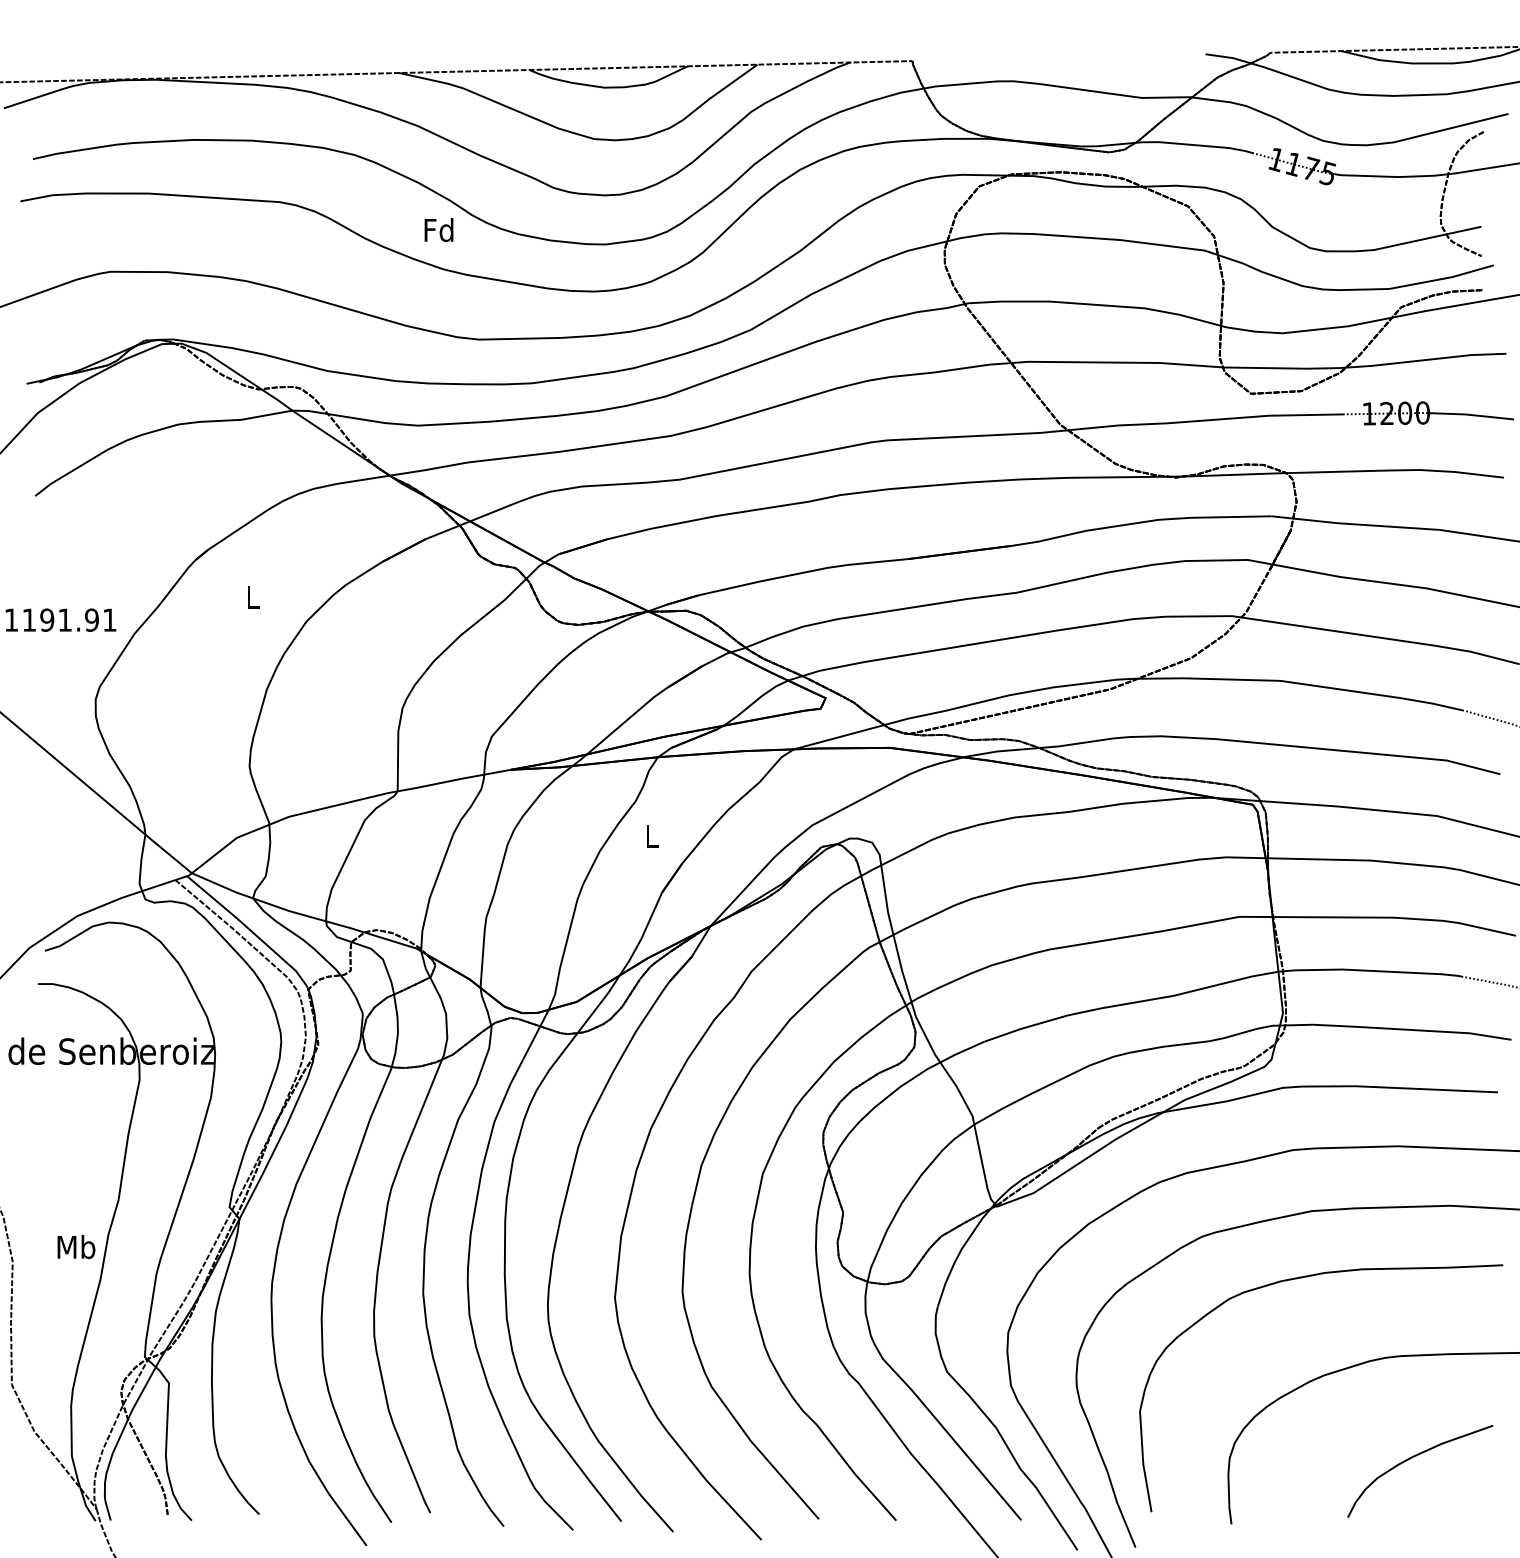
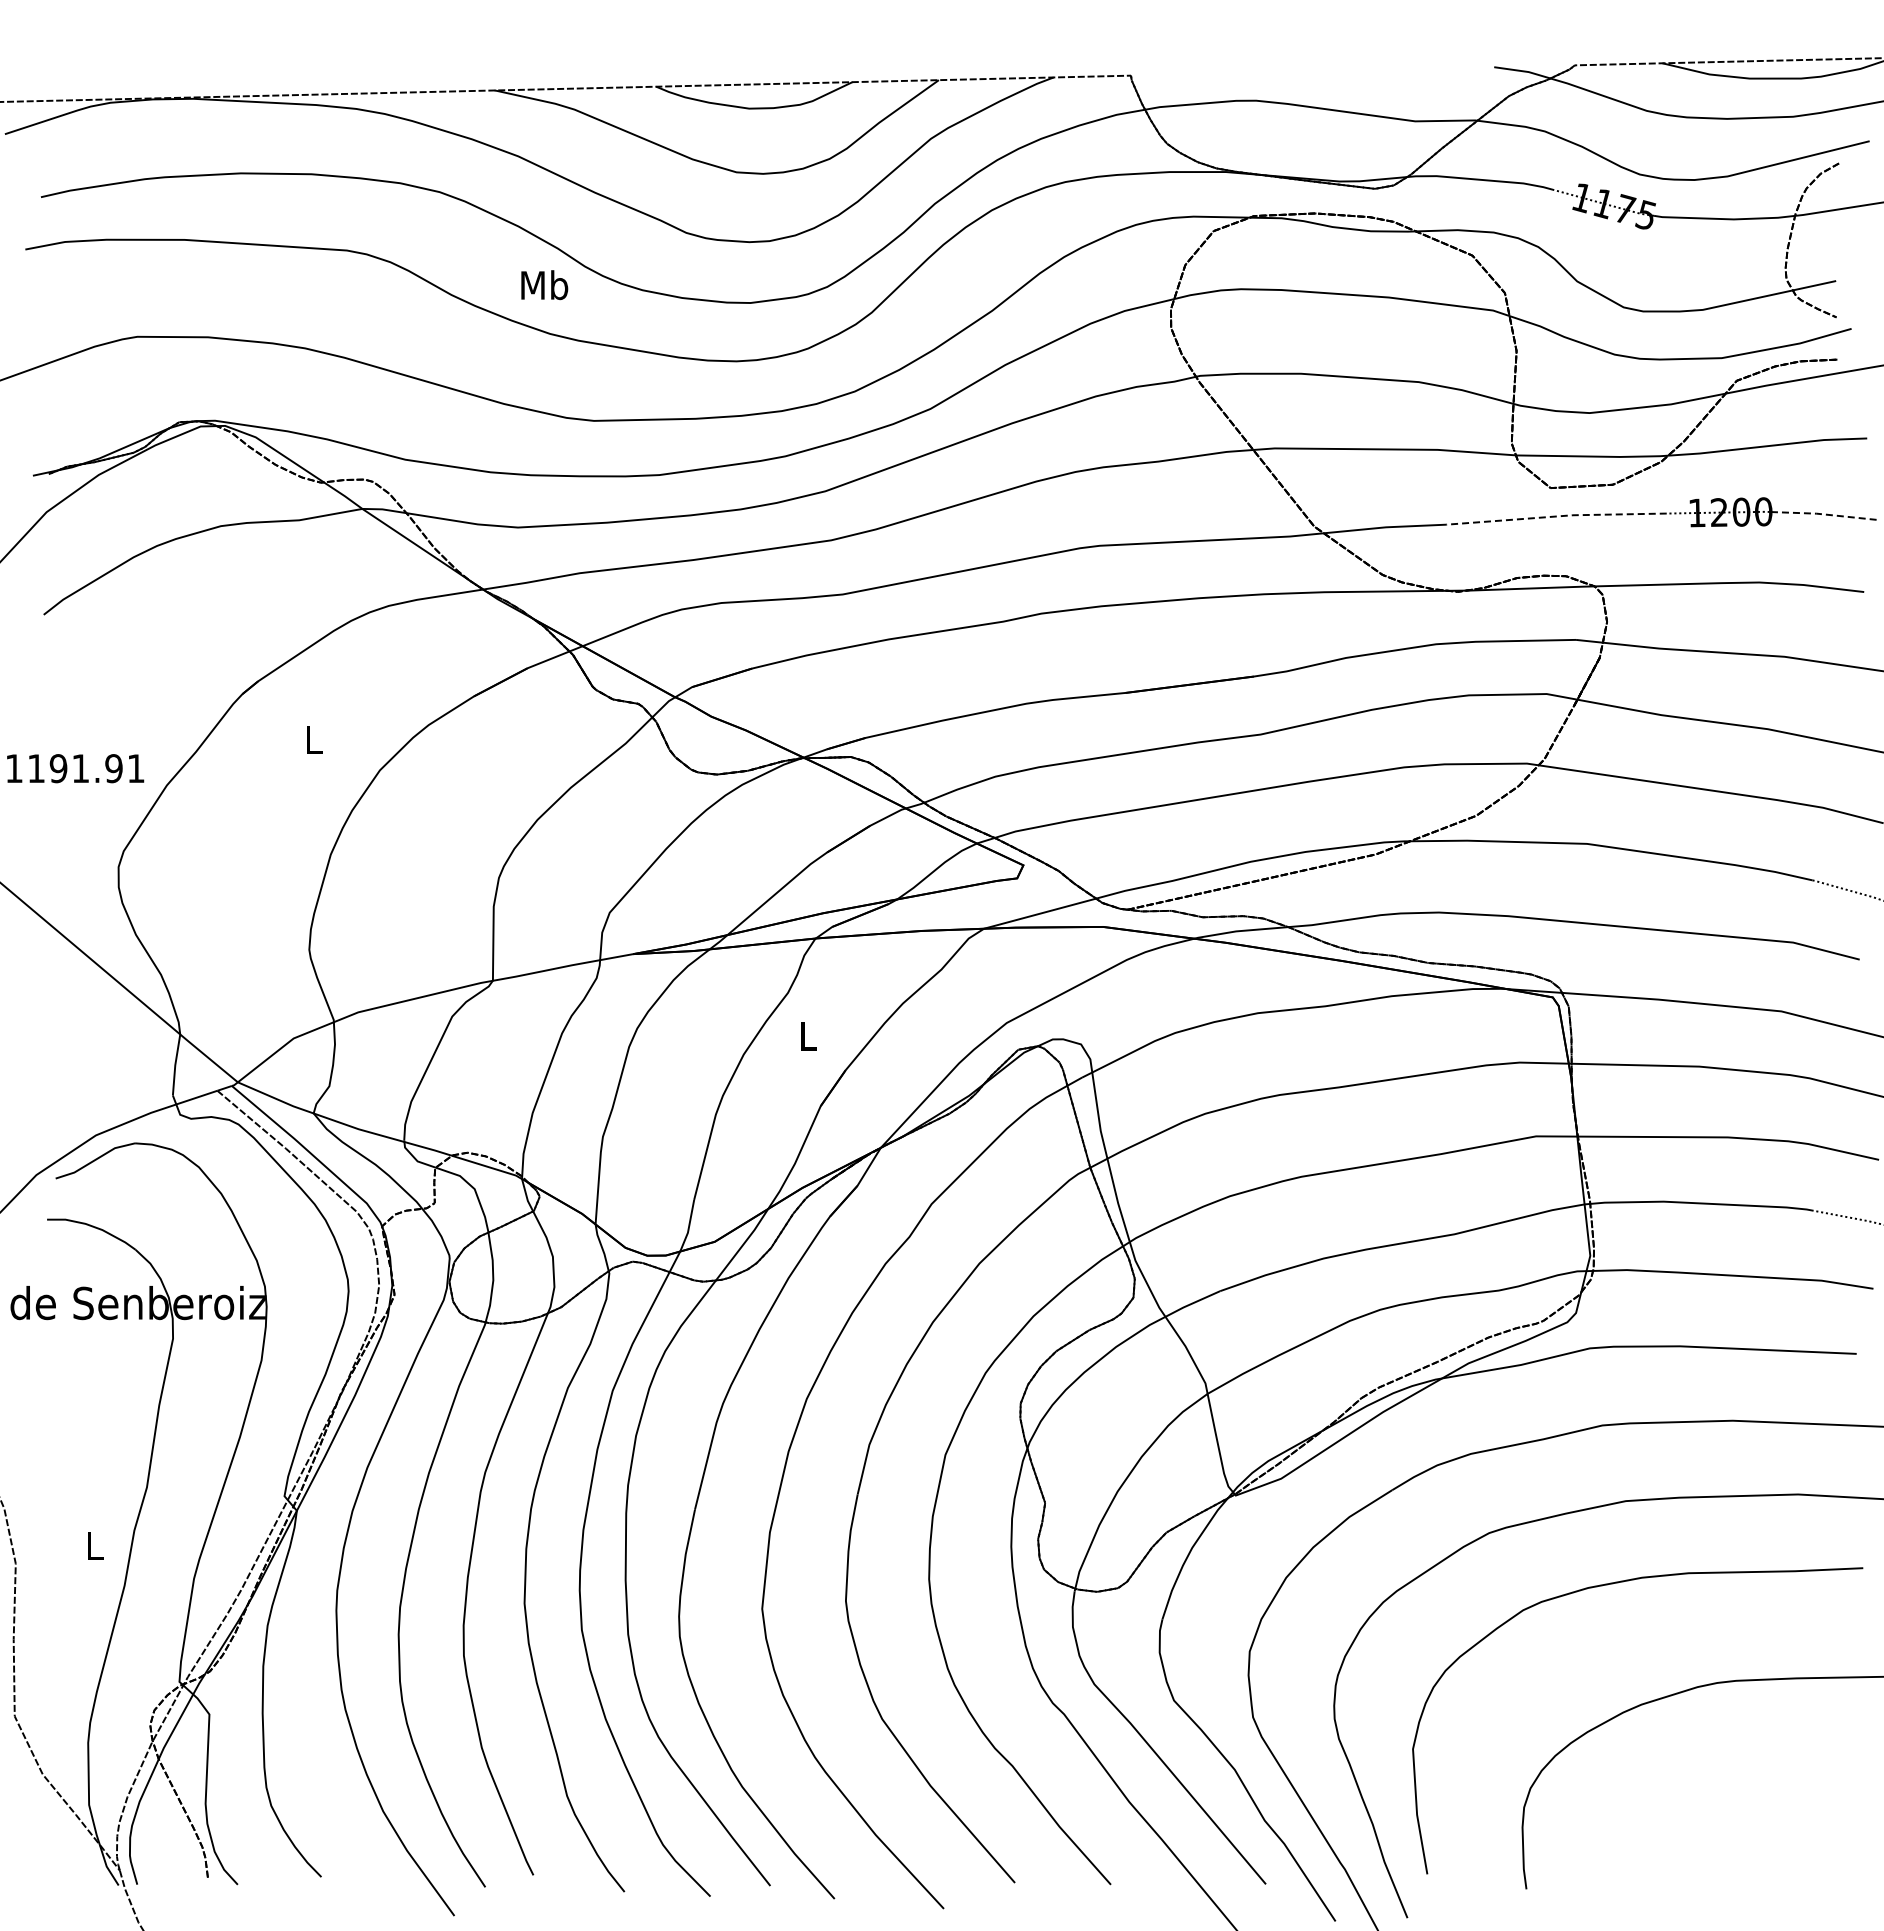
text: (439, 230) -> (544, 285), Fd -> Mb
line: (1470, 415) -> (1822, 514), solid -> dashed
line: (1255, 416) -> (1556, 516), solid -> dashed
text: (76, 1246) -> (94, 1545), Mb -> L
curve: (1413, 1457) -> (1752, 1806), removed

